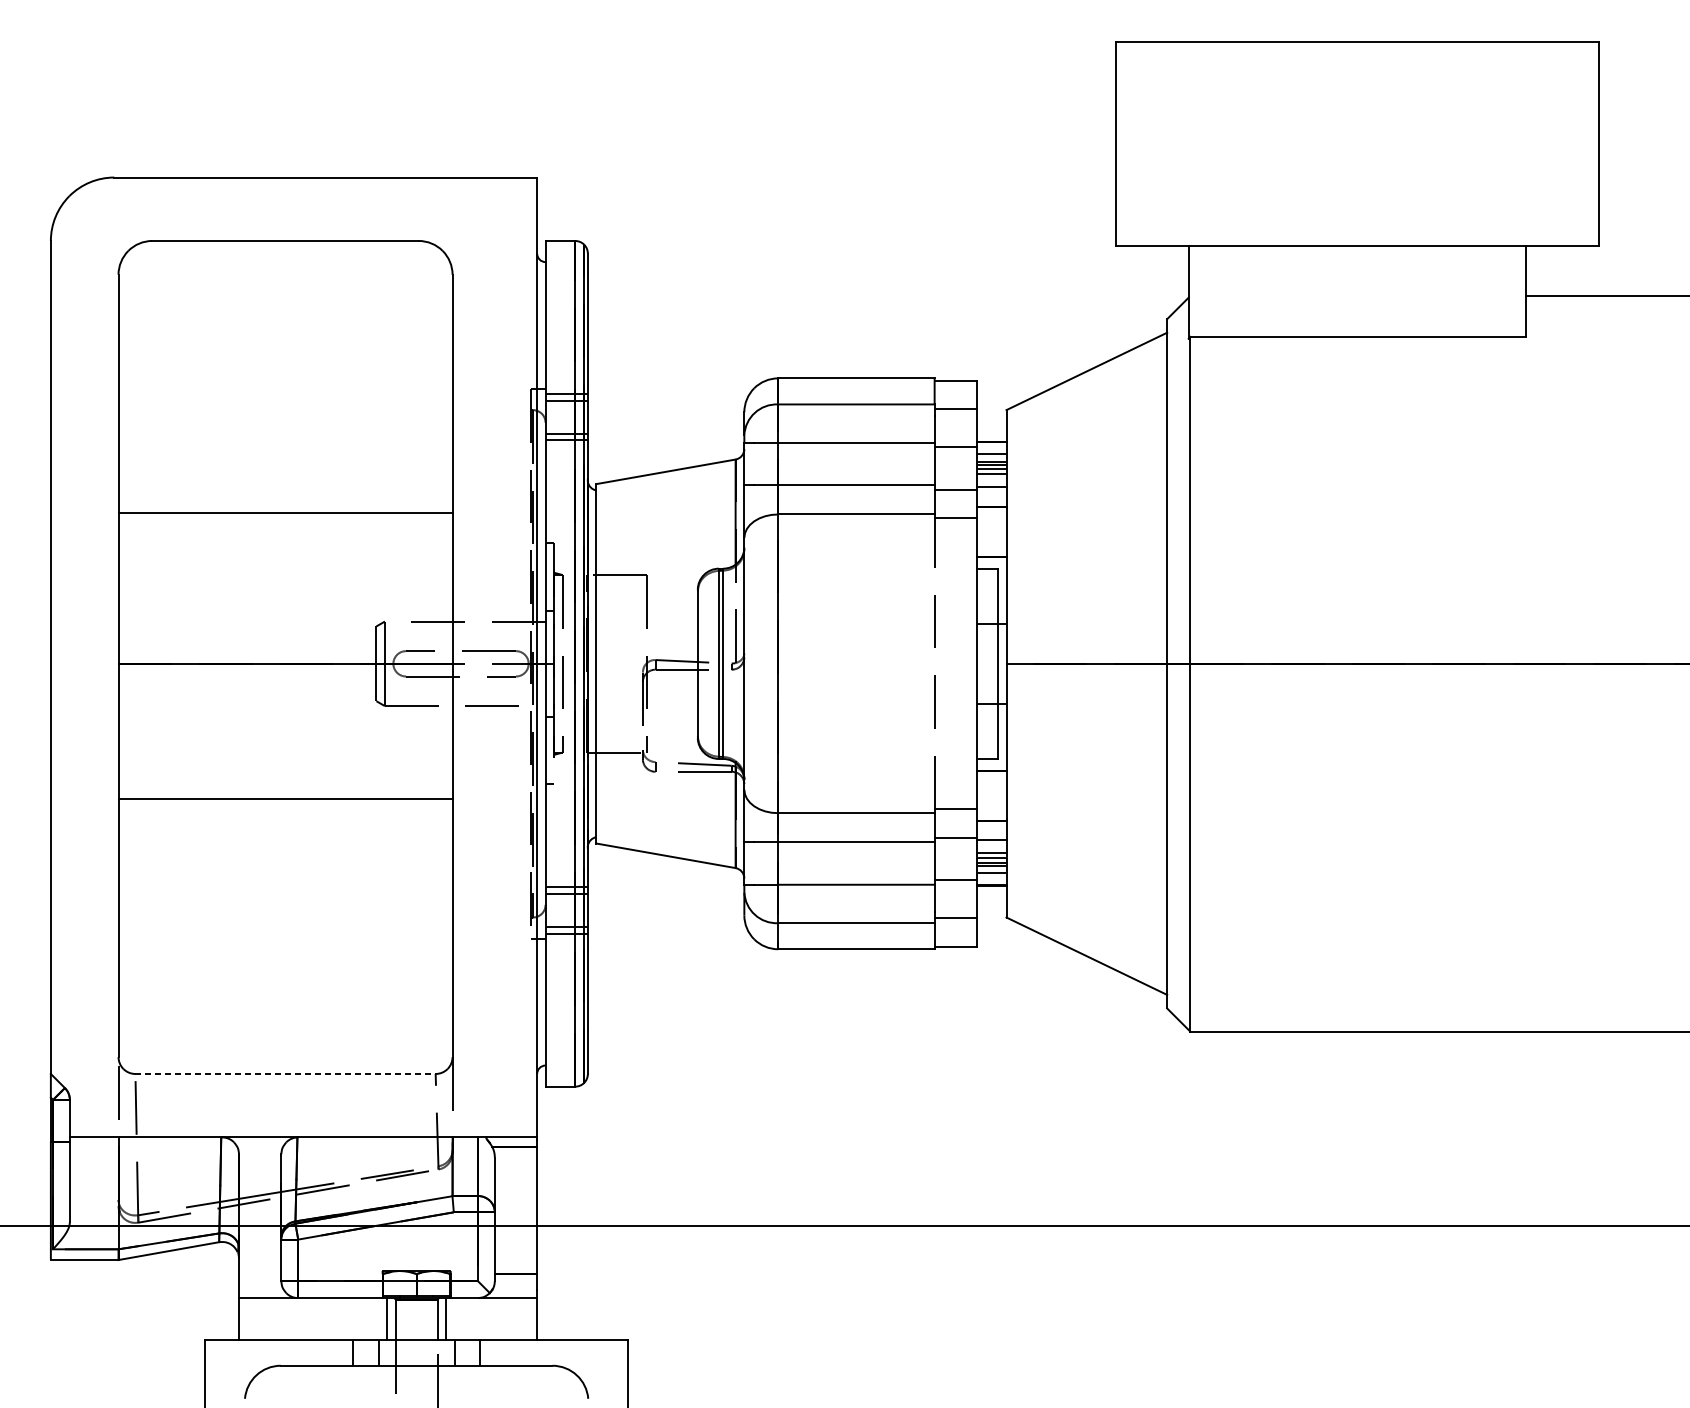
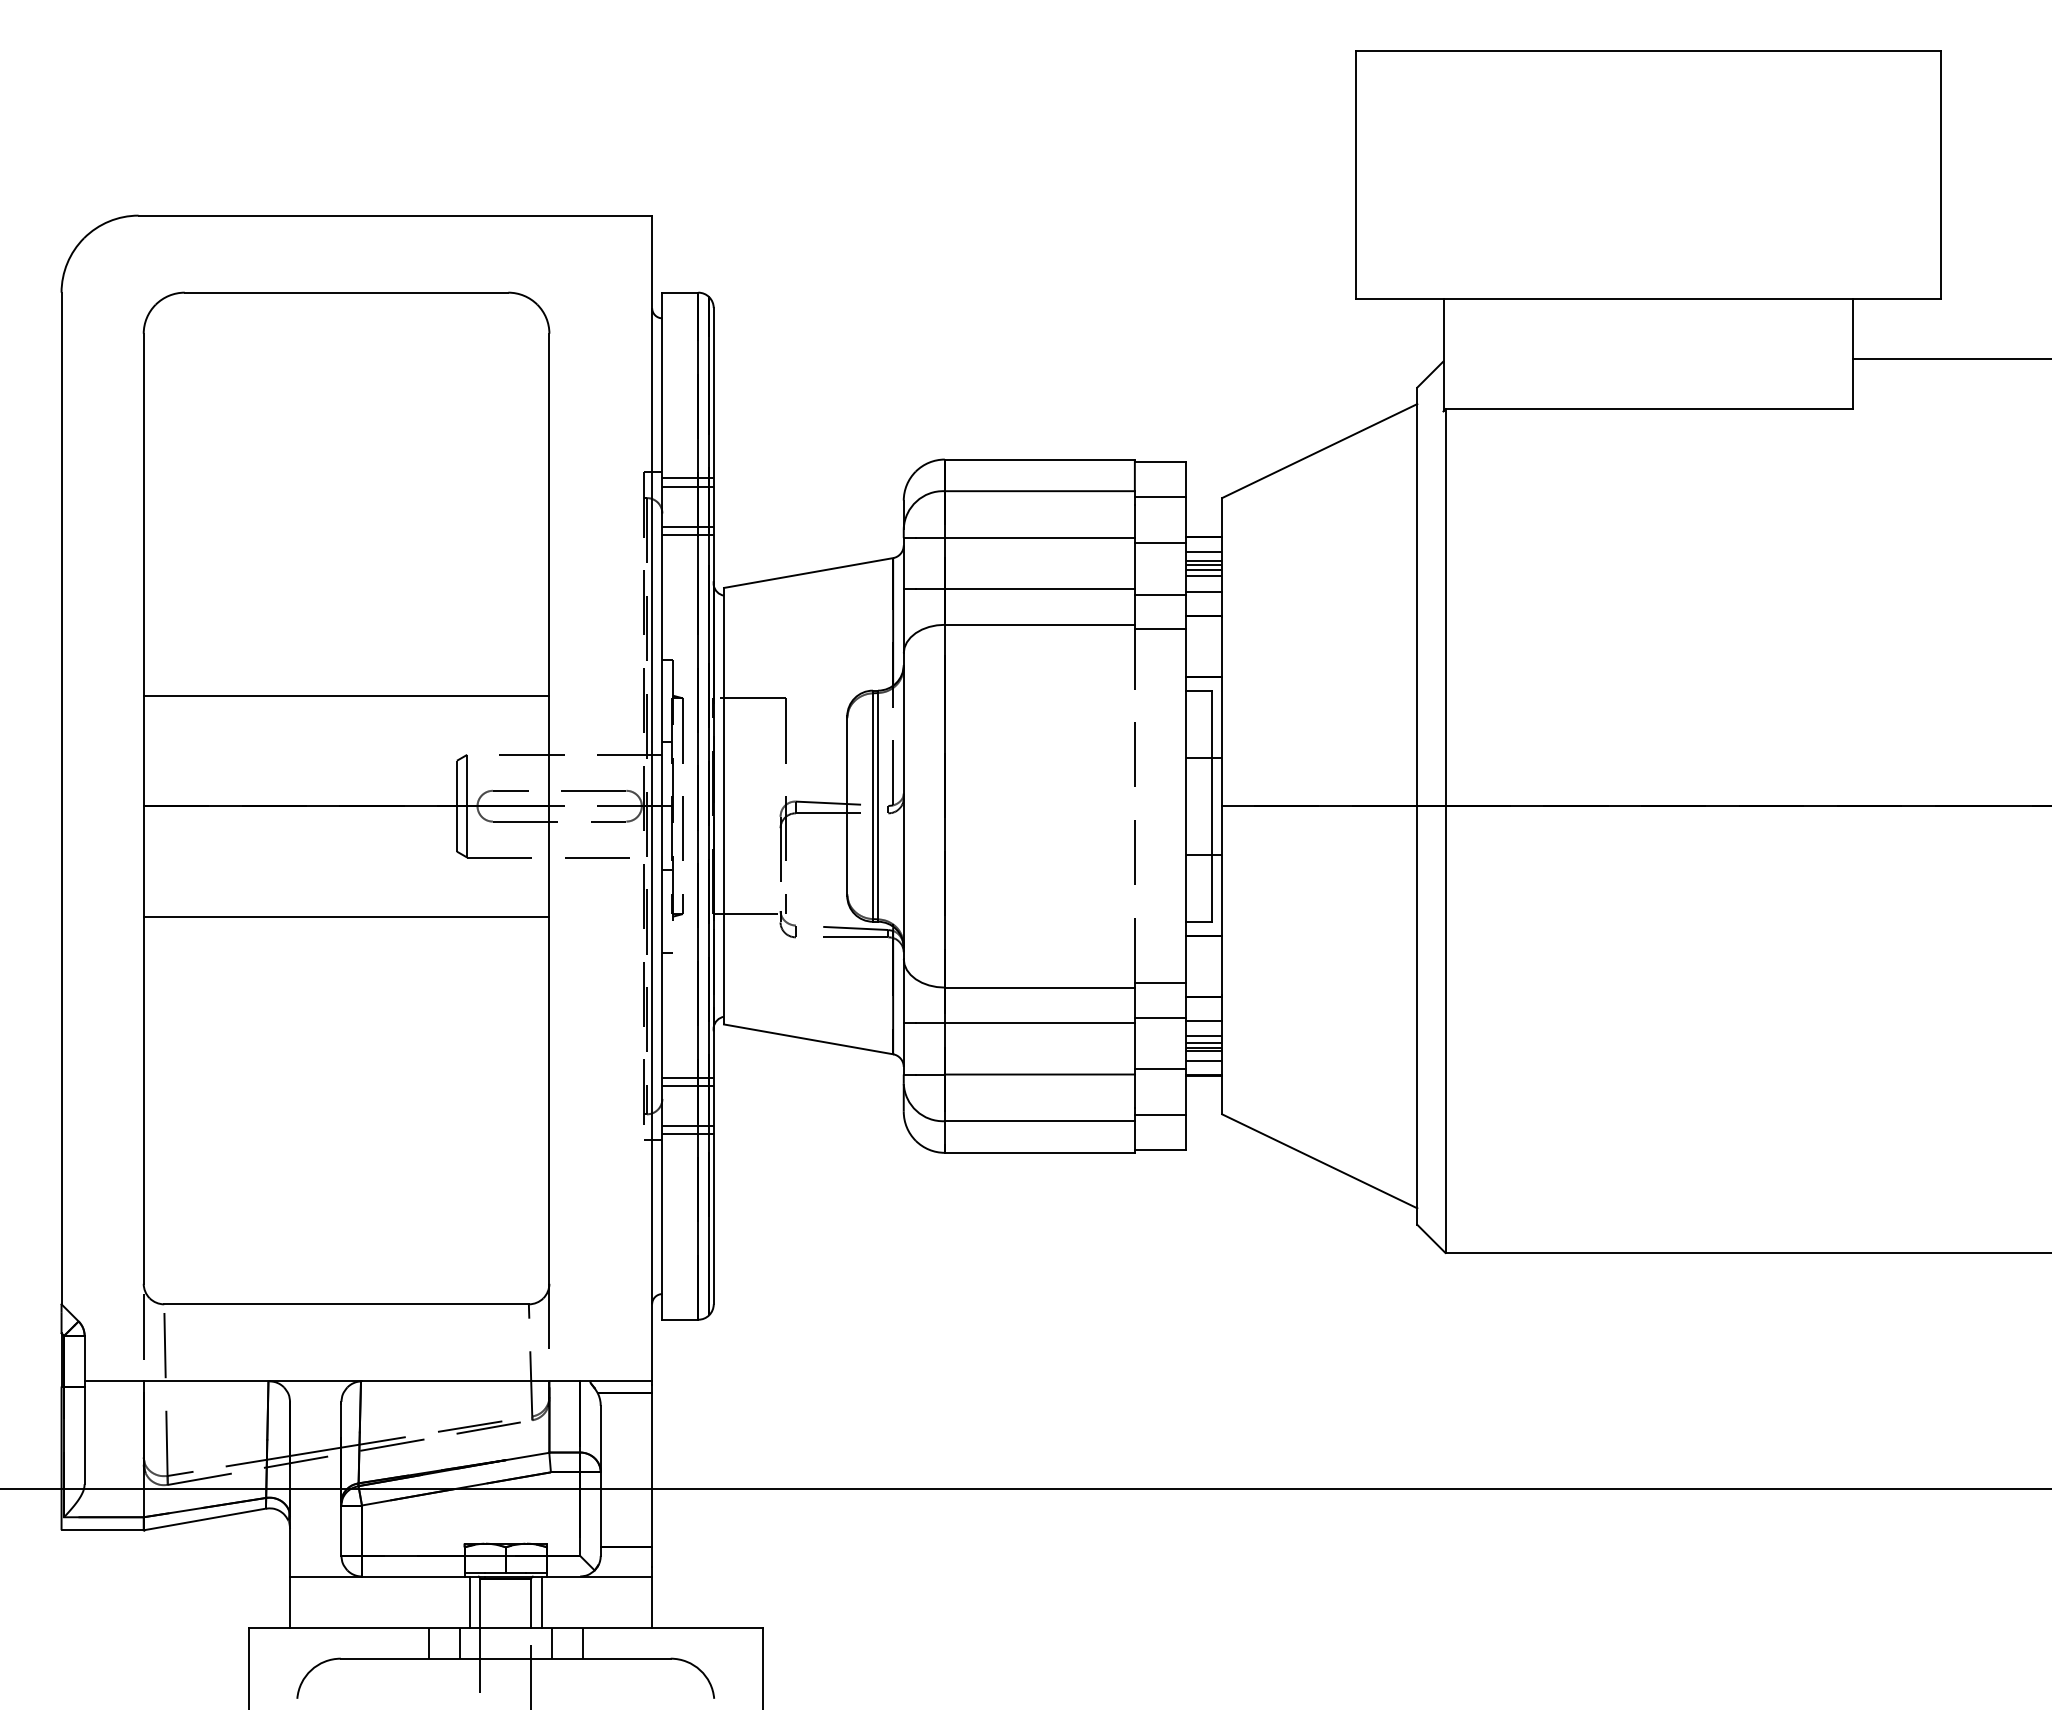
line: (285, 512) -> (346, 695), moved
line: (285, 799) -> (346, 916), moved
line: (286, 1074) -> (347, 1304), dashed -> solid

